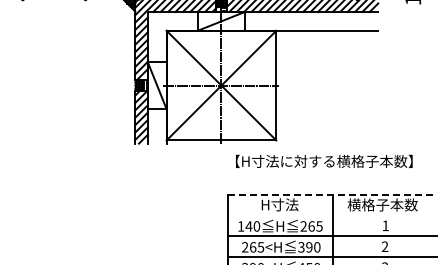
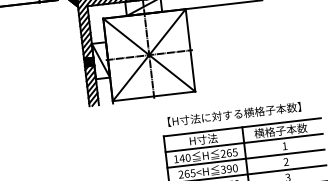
text: (324, 160) -> (234, 113), moved
line: (332, 194) -> (242, 127), dashed -> solid
line: (332, 215) -> (243, 143), added

